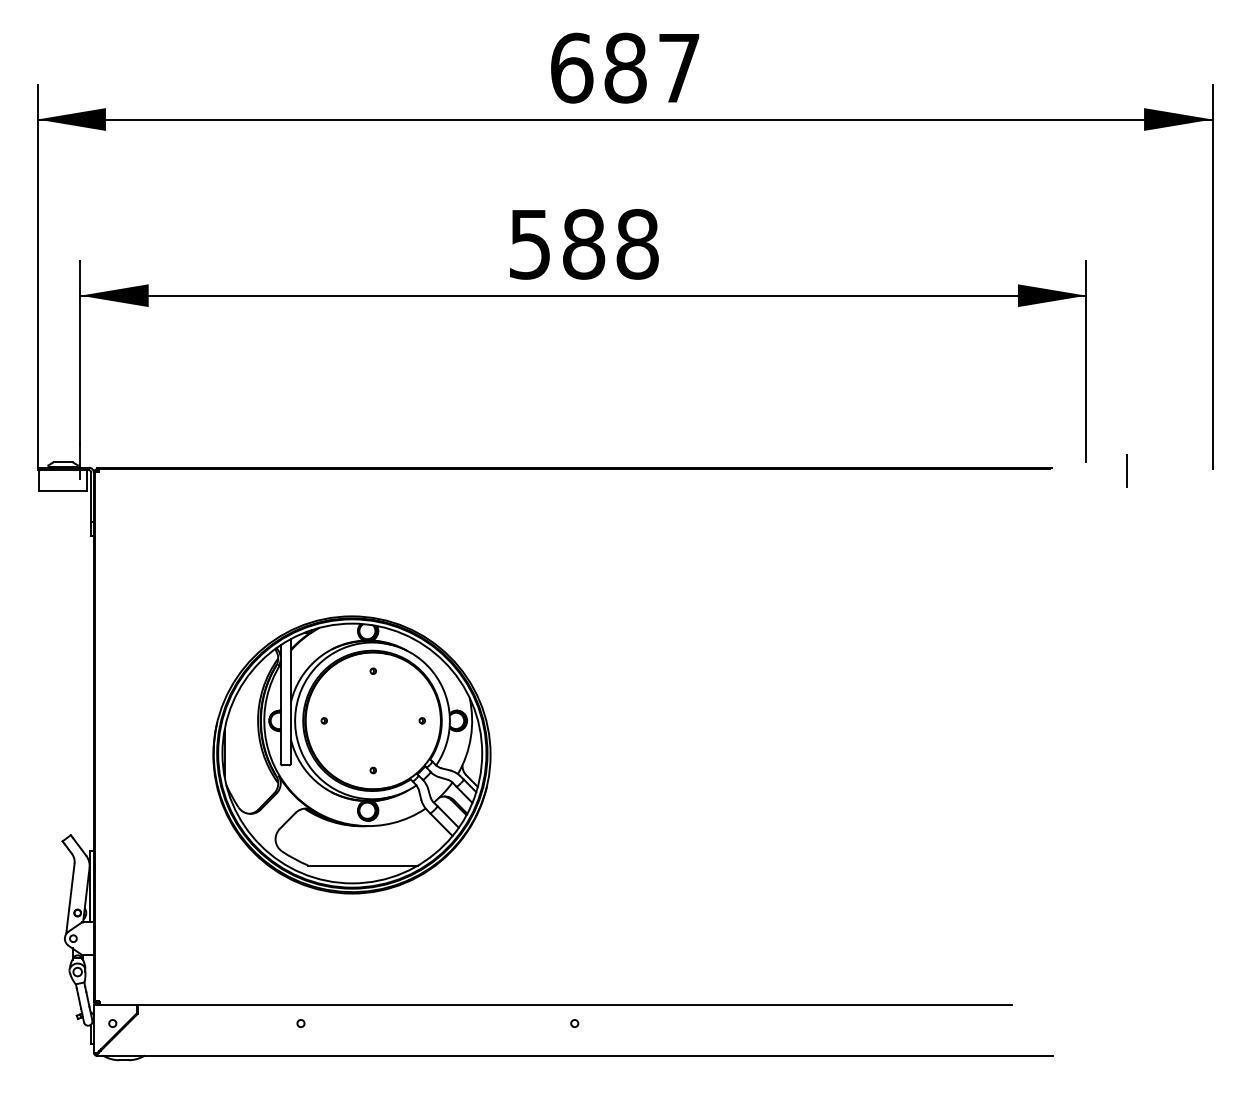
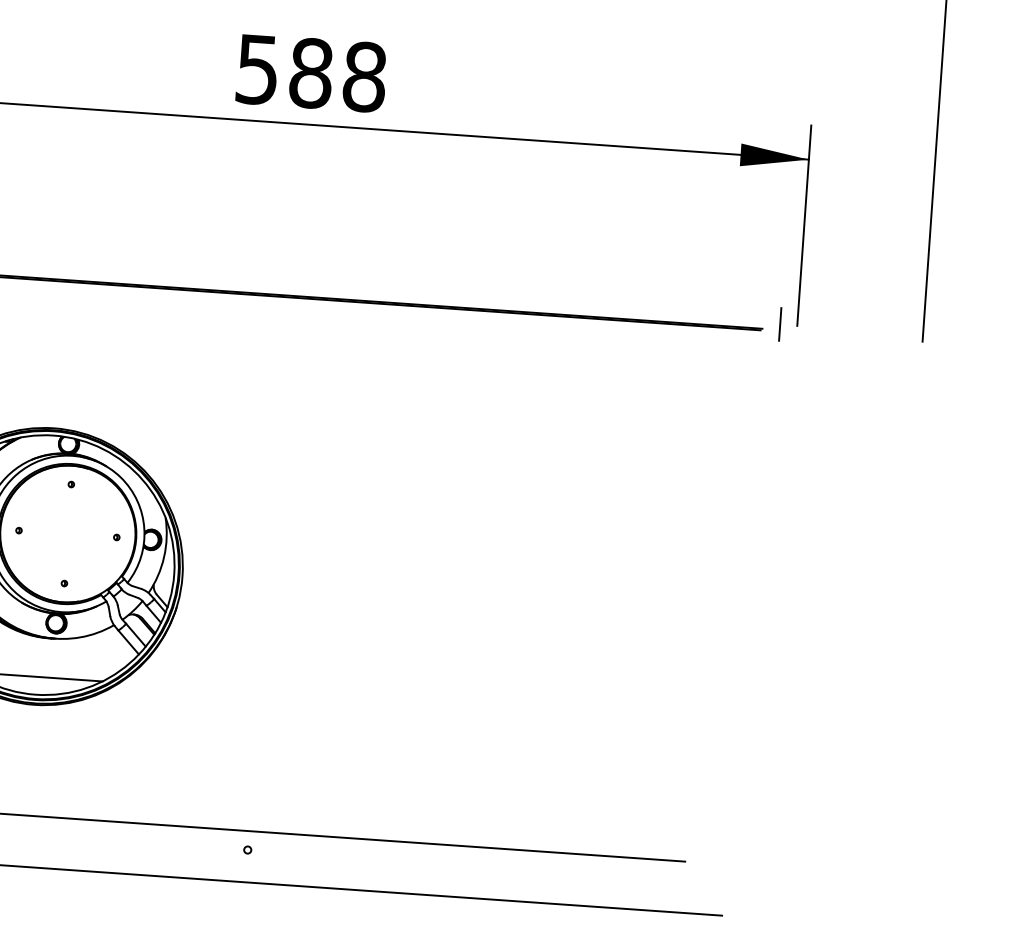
line: (1126, 470) -> (779, 323), moved

